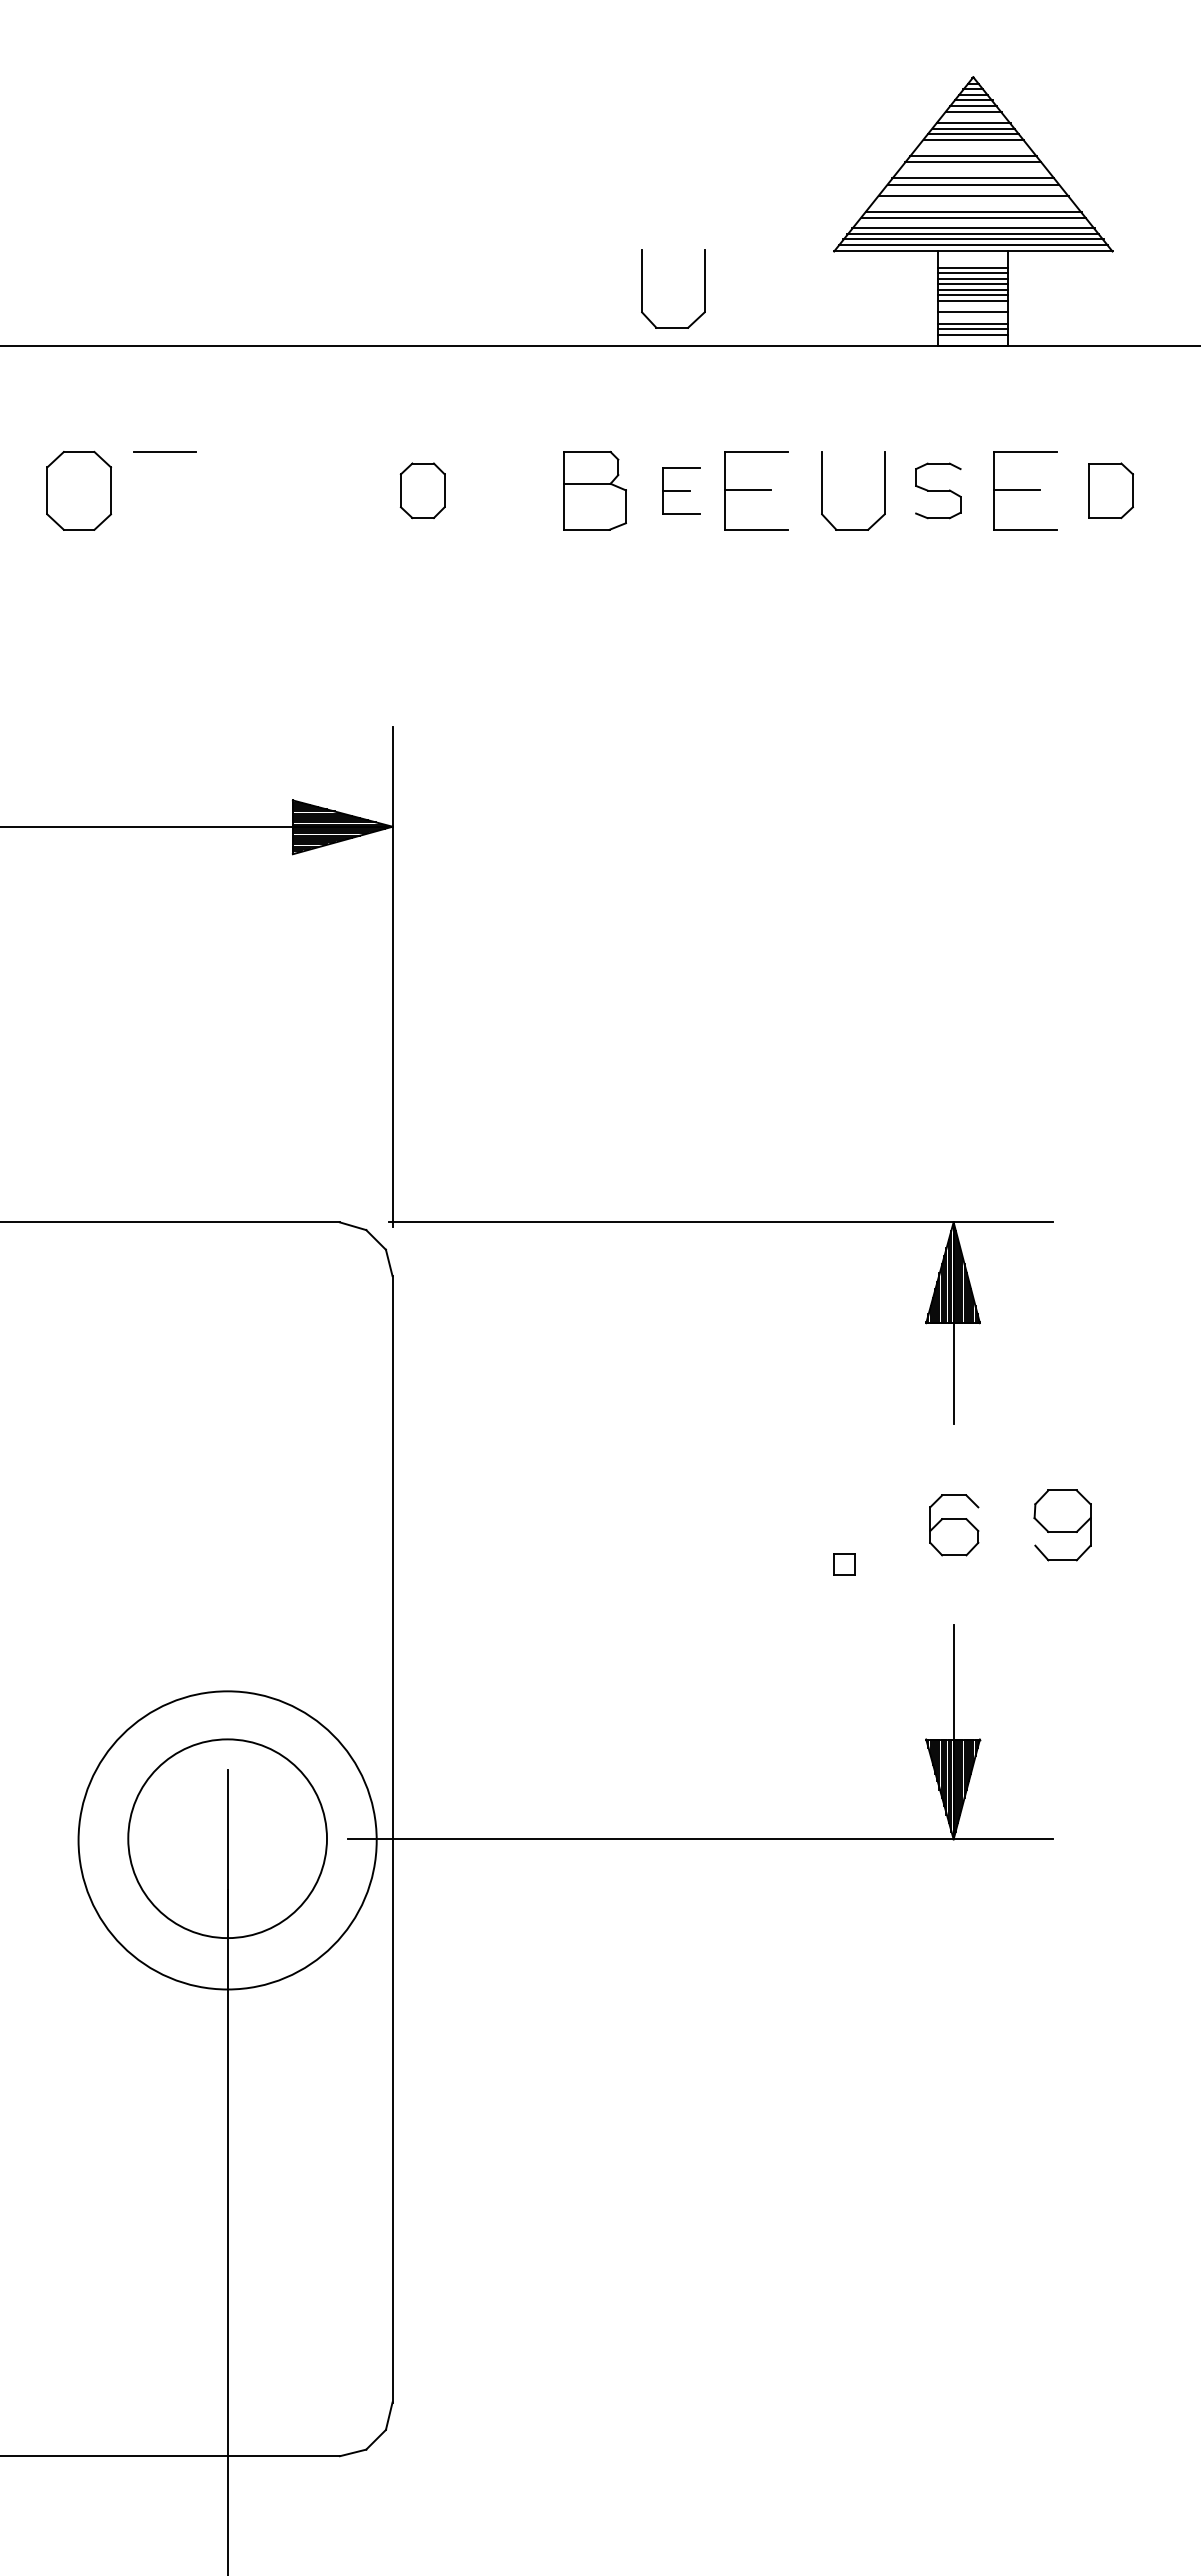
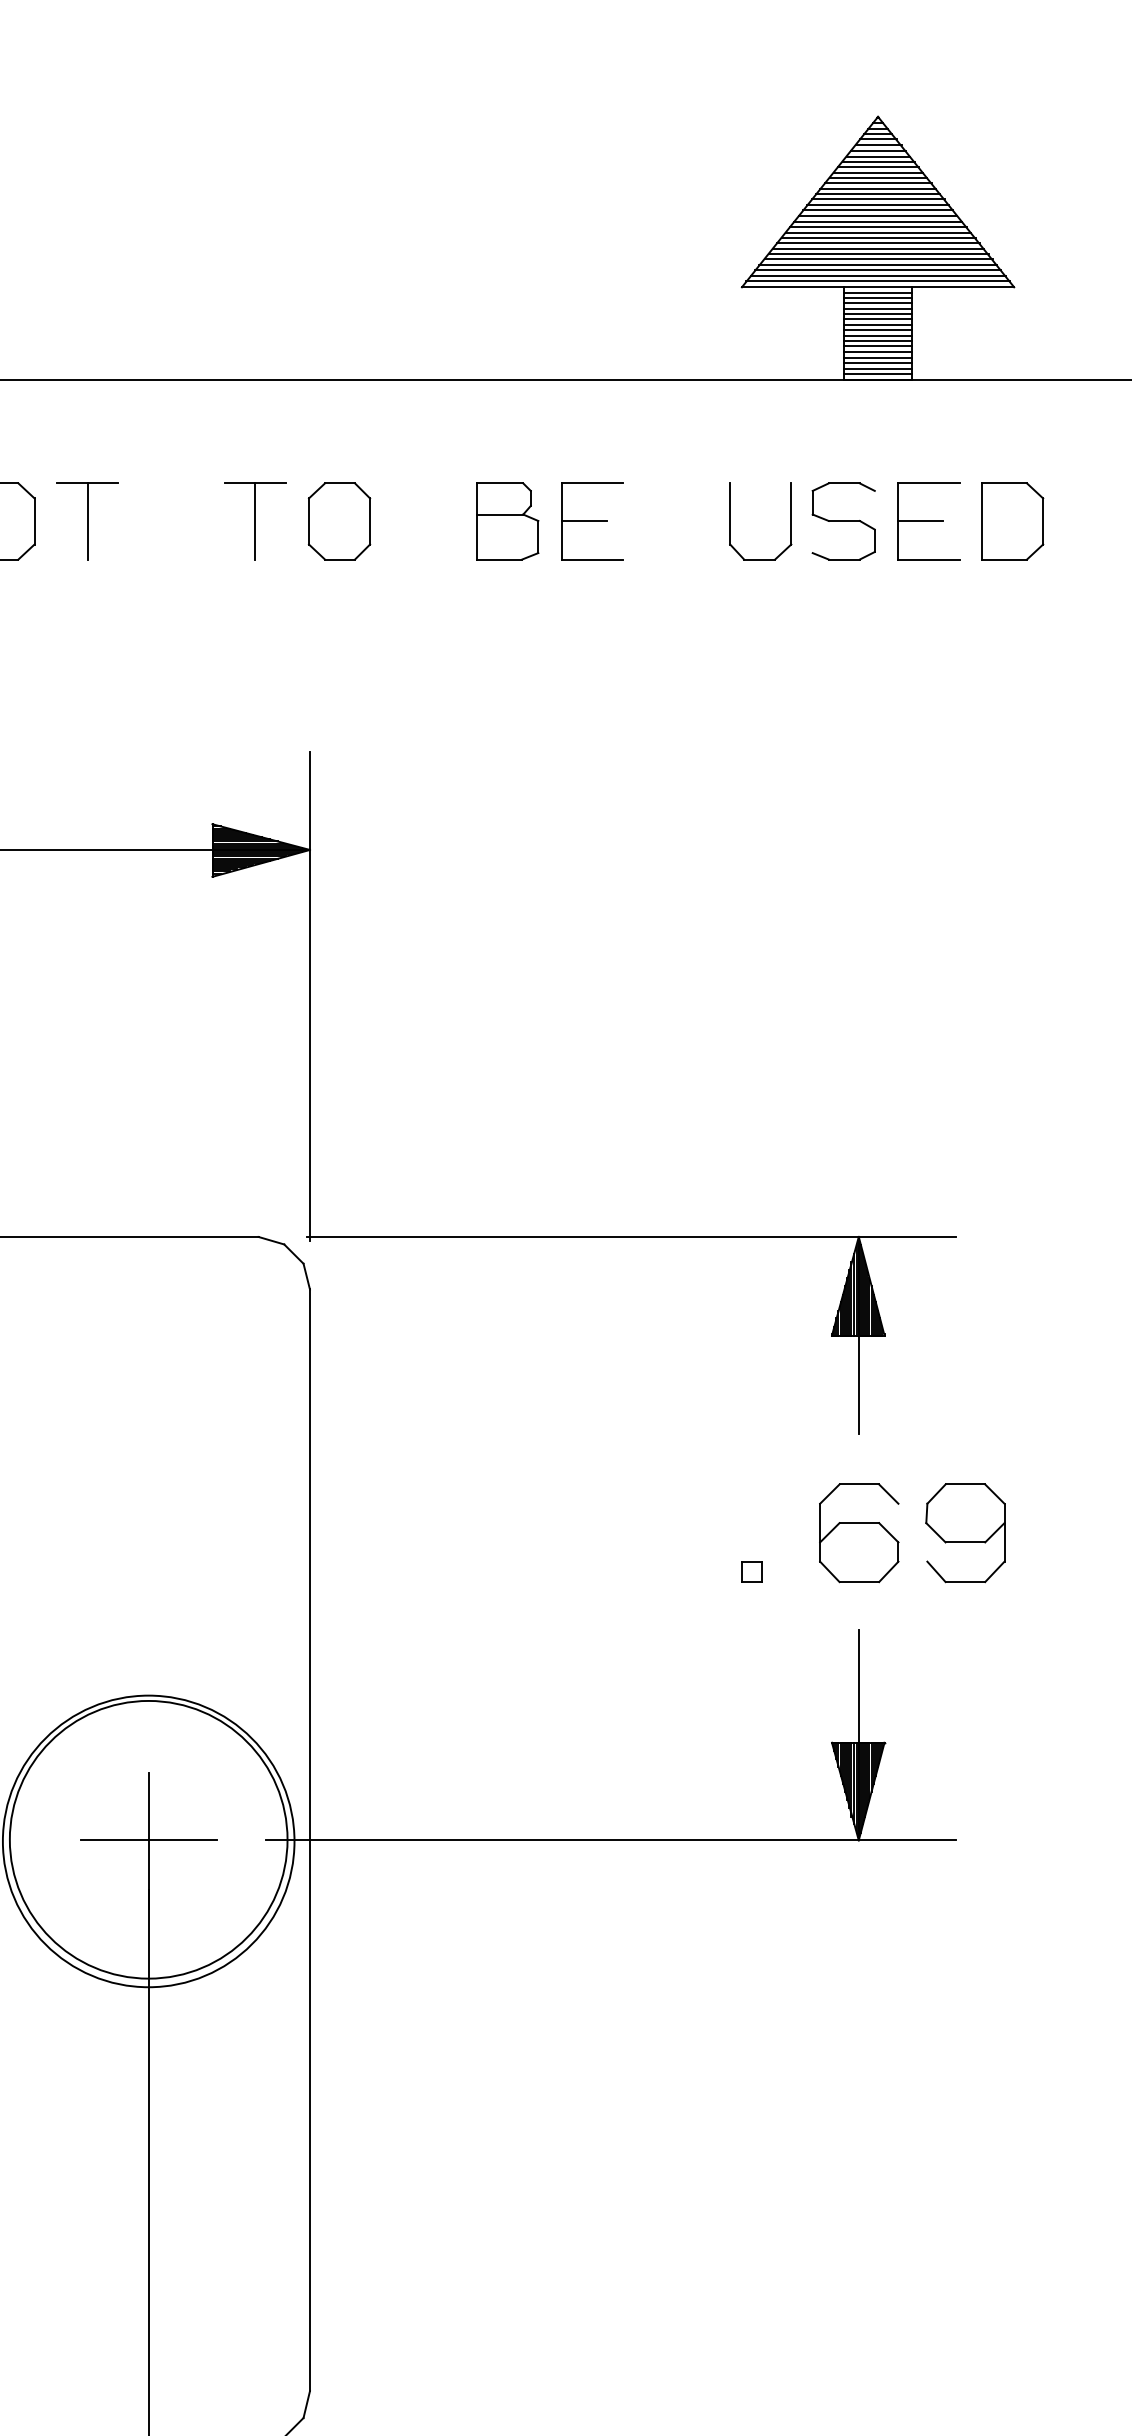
line: (973, 117) -> (878, 156), added
line: (973, 145) -> (878, 183), added
line: (973, 150) -> (878, 188), added
line: (972, 167) -> (877, 205), added
line: (973, 172) -> (878, 210), added
line: (973, 190) -> (878, 227), added
line: (973, 201) -> (878, 238), added
line: (973, 206) -> (878, 243), added
line: (973, 222) -> (878, 258), added
line: (973, 256) -> (878, 292), added
line: (973, 262) -> (878, 298), added
part: (642, 288) -> (554, 323), removed
line: (973, 306) -> (878, 341), added
line: (973, 317) -> (878, 351), added
line: (973, 340) -> (878, 374), added
line: (165, 490) -> (87, 521), added
part: (336, 490) -> (255, 521), added
part: (422, 490) -> (339, 521), size x1.43
part: (681, 490) -> (592, 521), size x1.67
part: (756, 490) -> (665, 521), removed
part: (938, 490) -> (843, 521), size x1.43
part: (1111, 490) -> (1013, 521), size x1.43
part: (954, 1525) -> (859, 1533), size x1.67
part: (1062, 1525) -> (965, 1533), size x1.43
circle: (227, 1838) -> (148, 1839), size x1.43
line: (227, 1839) -> (148, 1840), added

